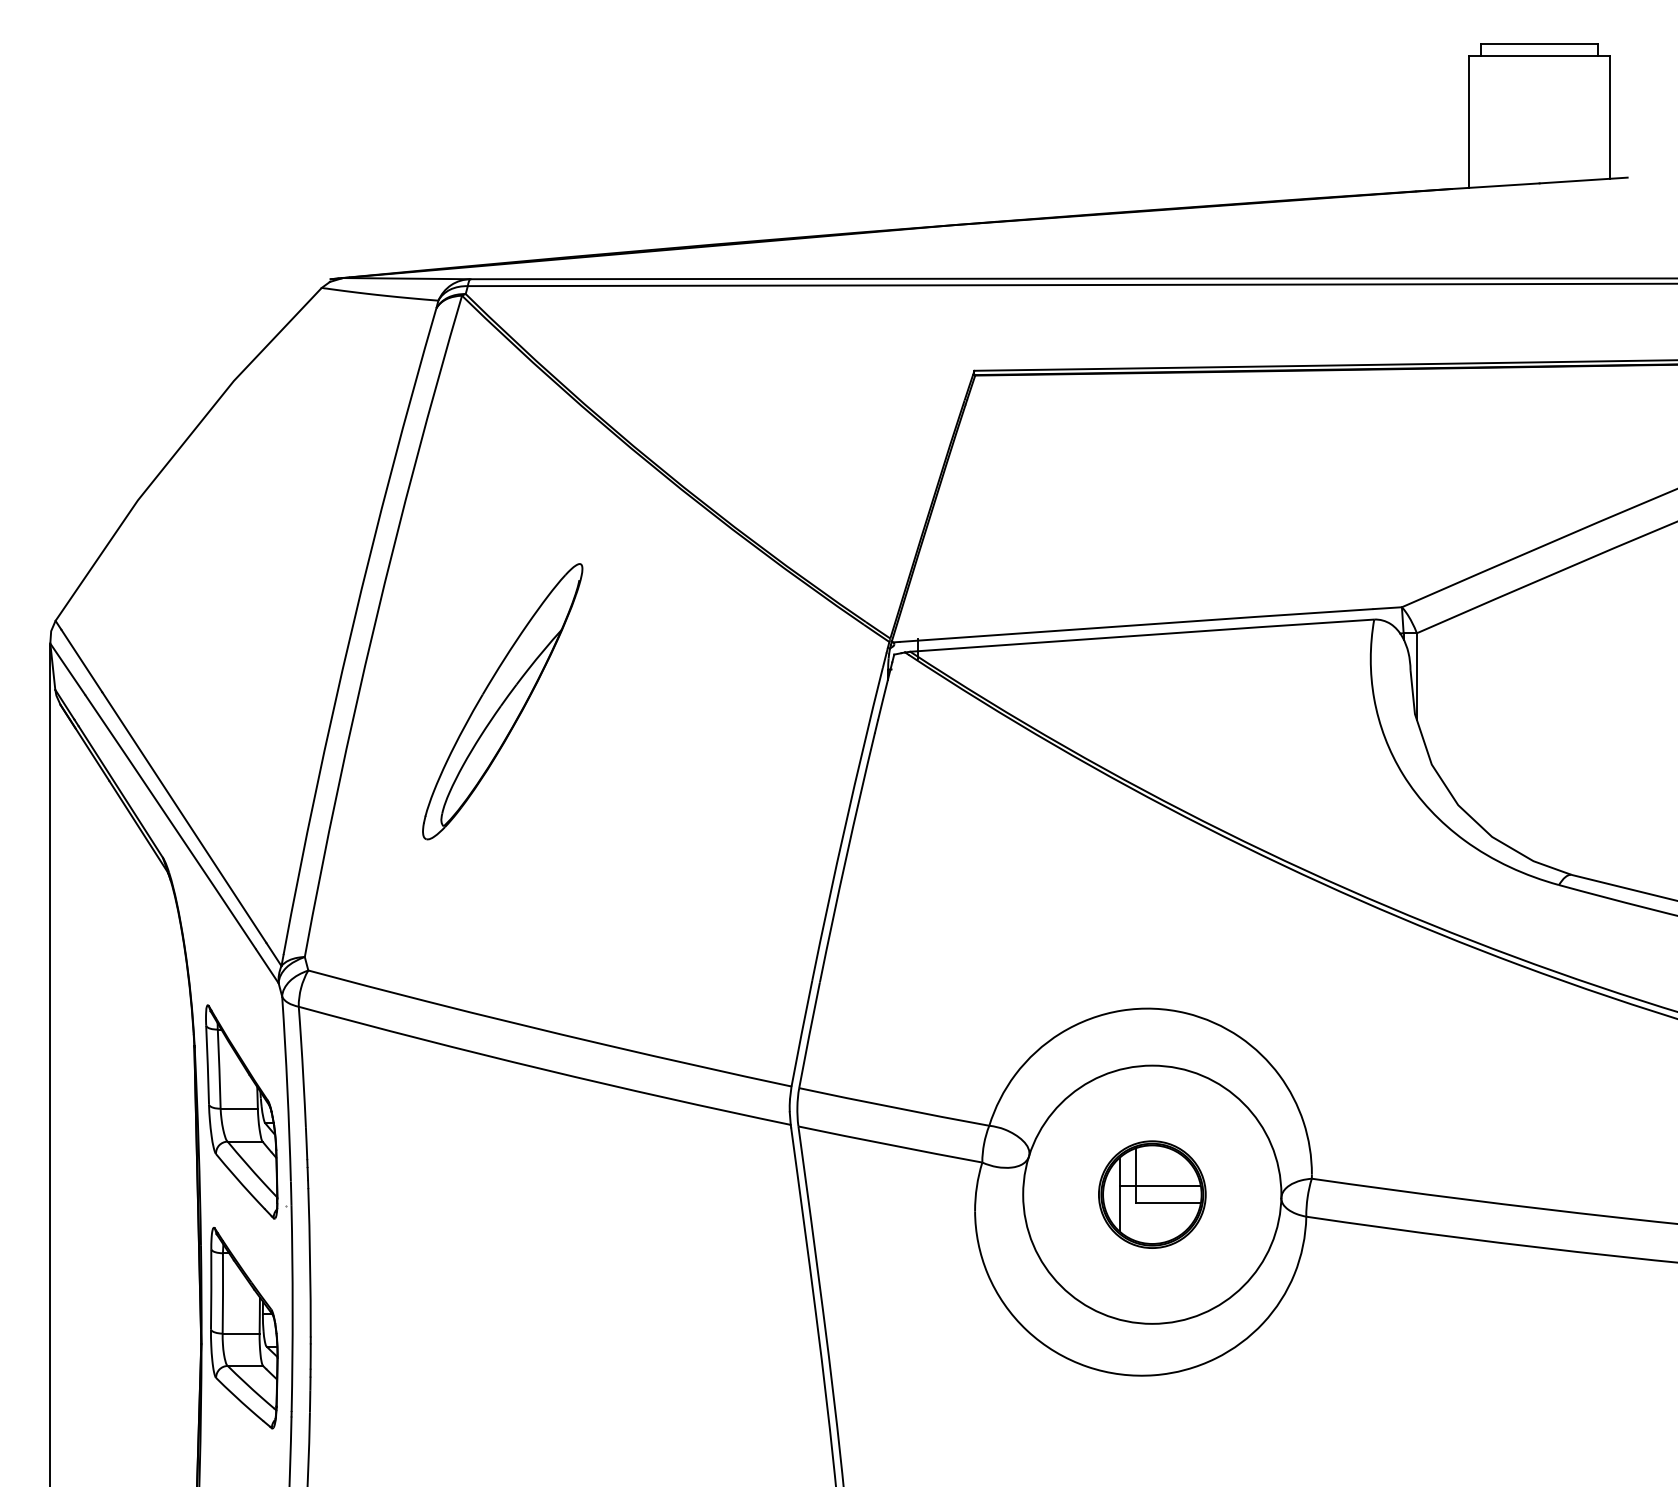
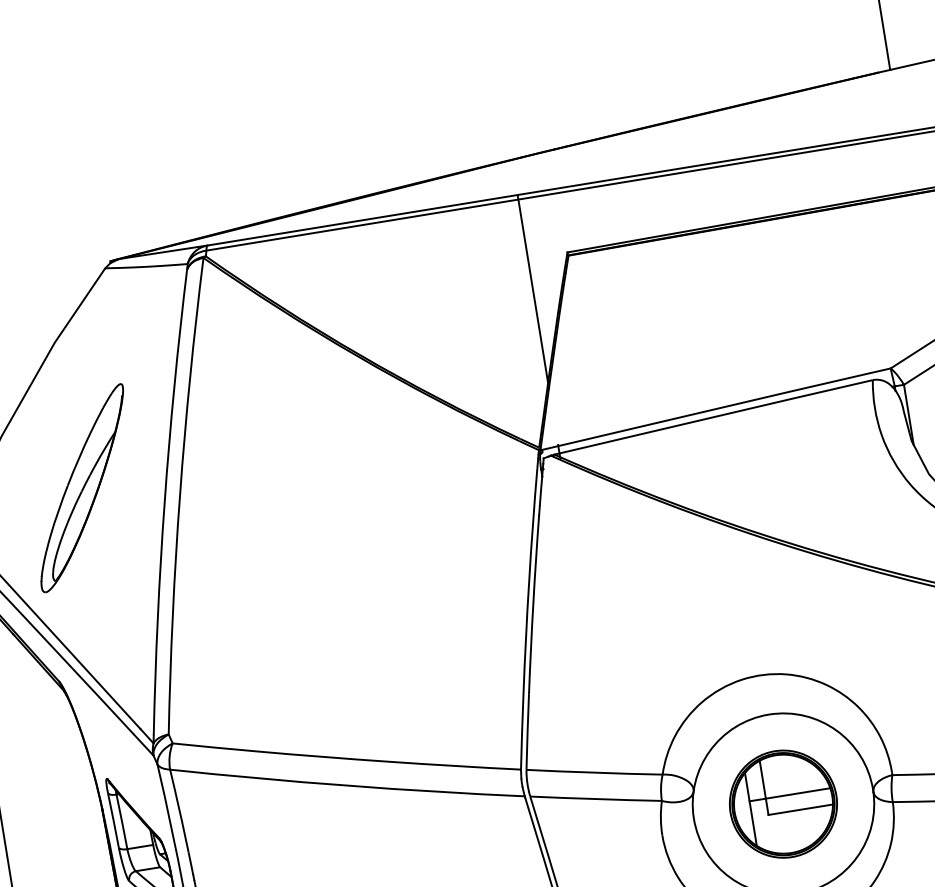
line: (917, 418) -> (533, 291), added
part: (502, 701) -> (82, 488), moved
part: (1152, 1194) -> (783, 803), size x1.43

